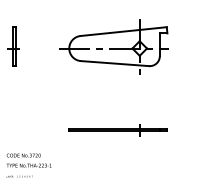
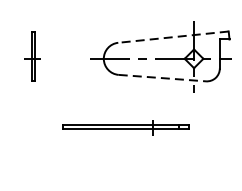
line: (123, 31) -> (173, 37), solid -> dashed
line: (115, 63) -> (163, 78), solid -> dashed
part: (117, 130) -> (124, 127), moved

